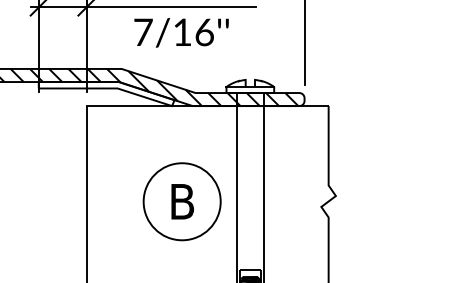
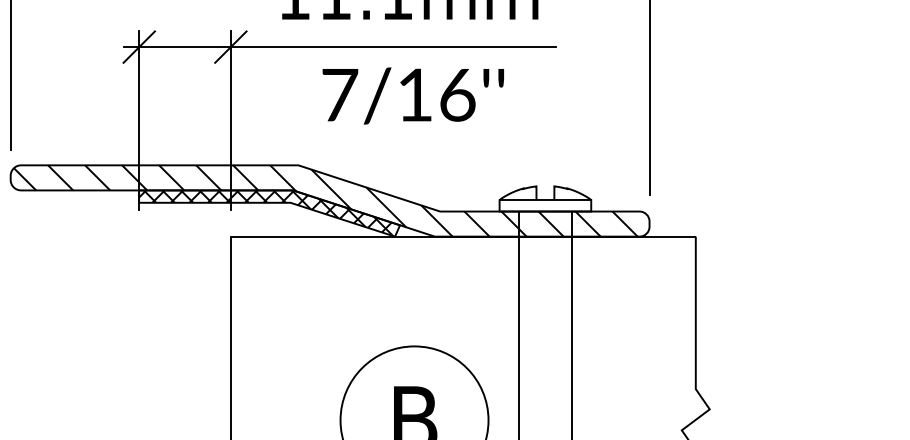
hatch: (104, 93) -> (265, 212), added

